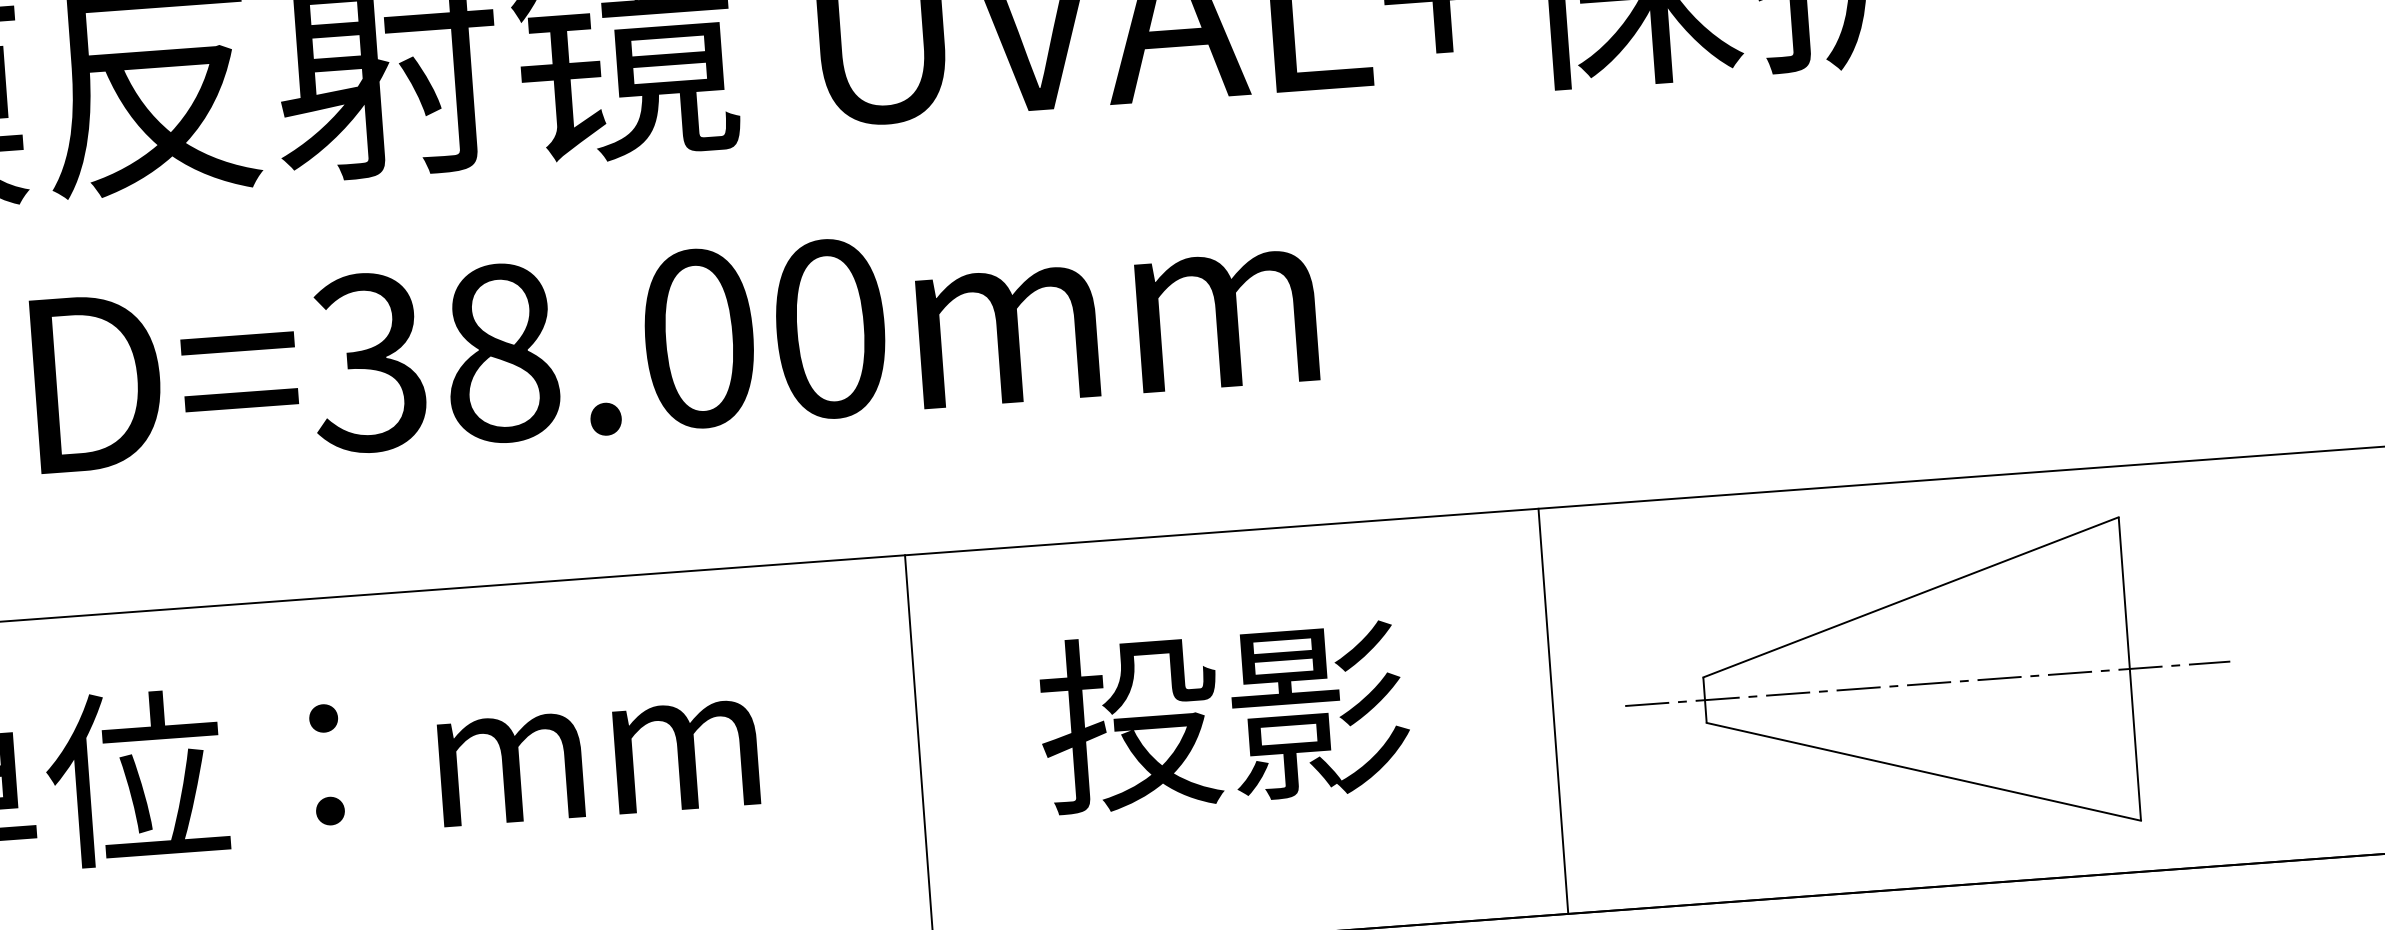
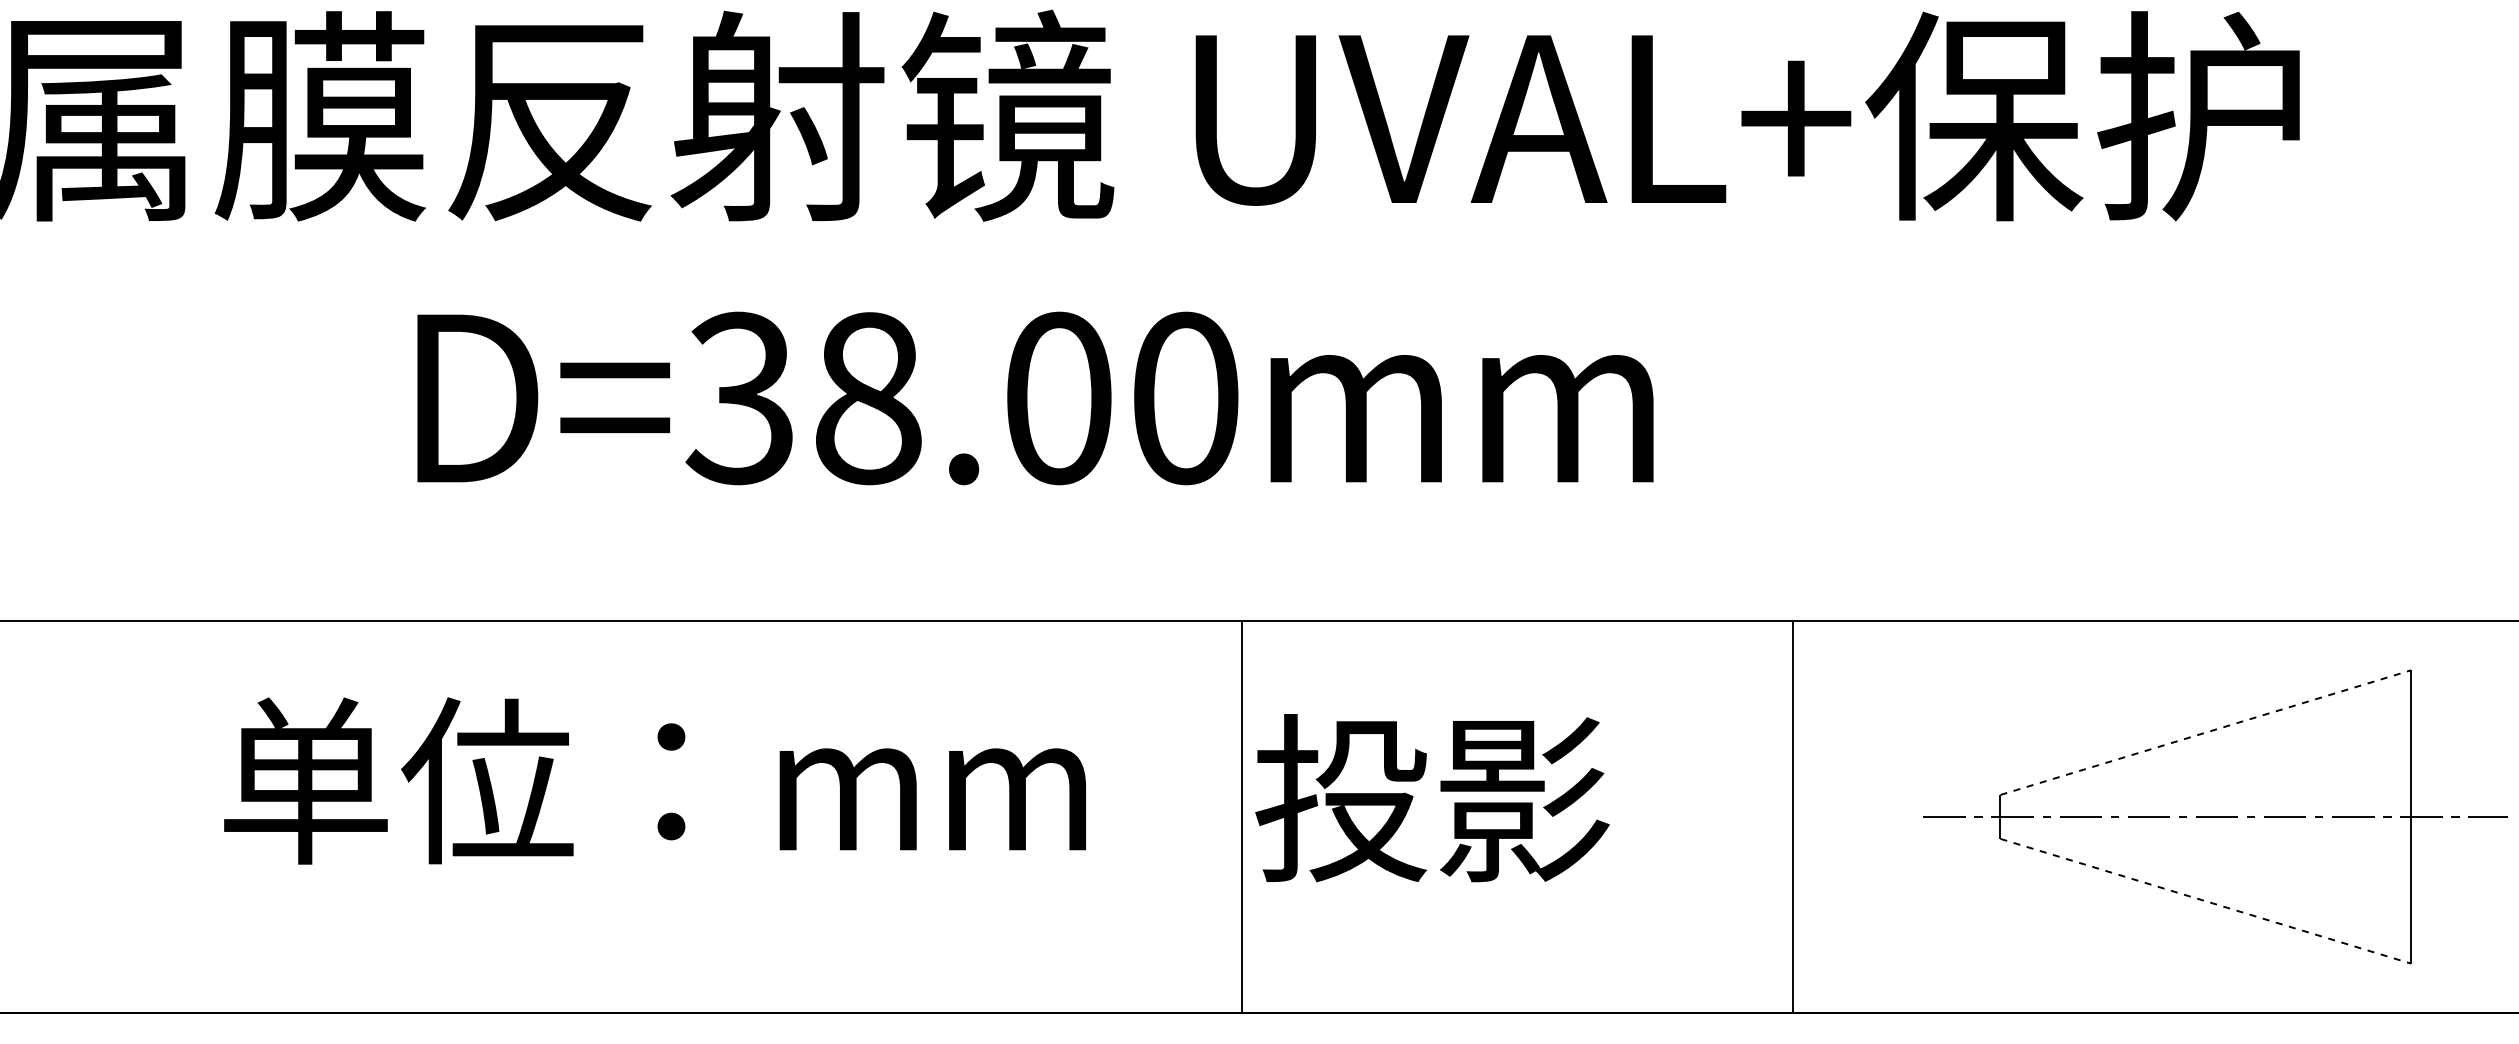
line: (1910, 597) -> (2205, 732), solid -> dashed
line: (1552, 710) -> (1792, 816), moved
text: (1224, 716) -> (1432, 798), moved
line: (1923, 772) -> (2205, 901), solid -> dashed

